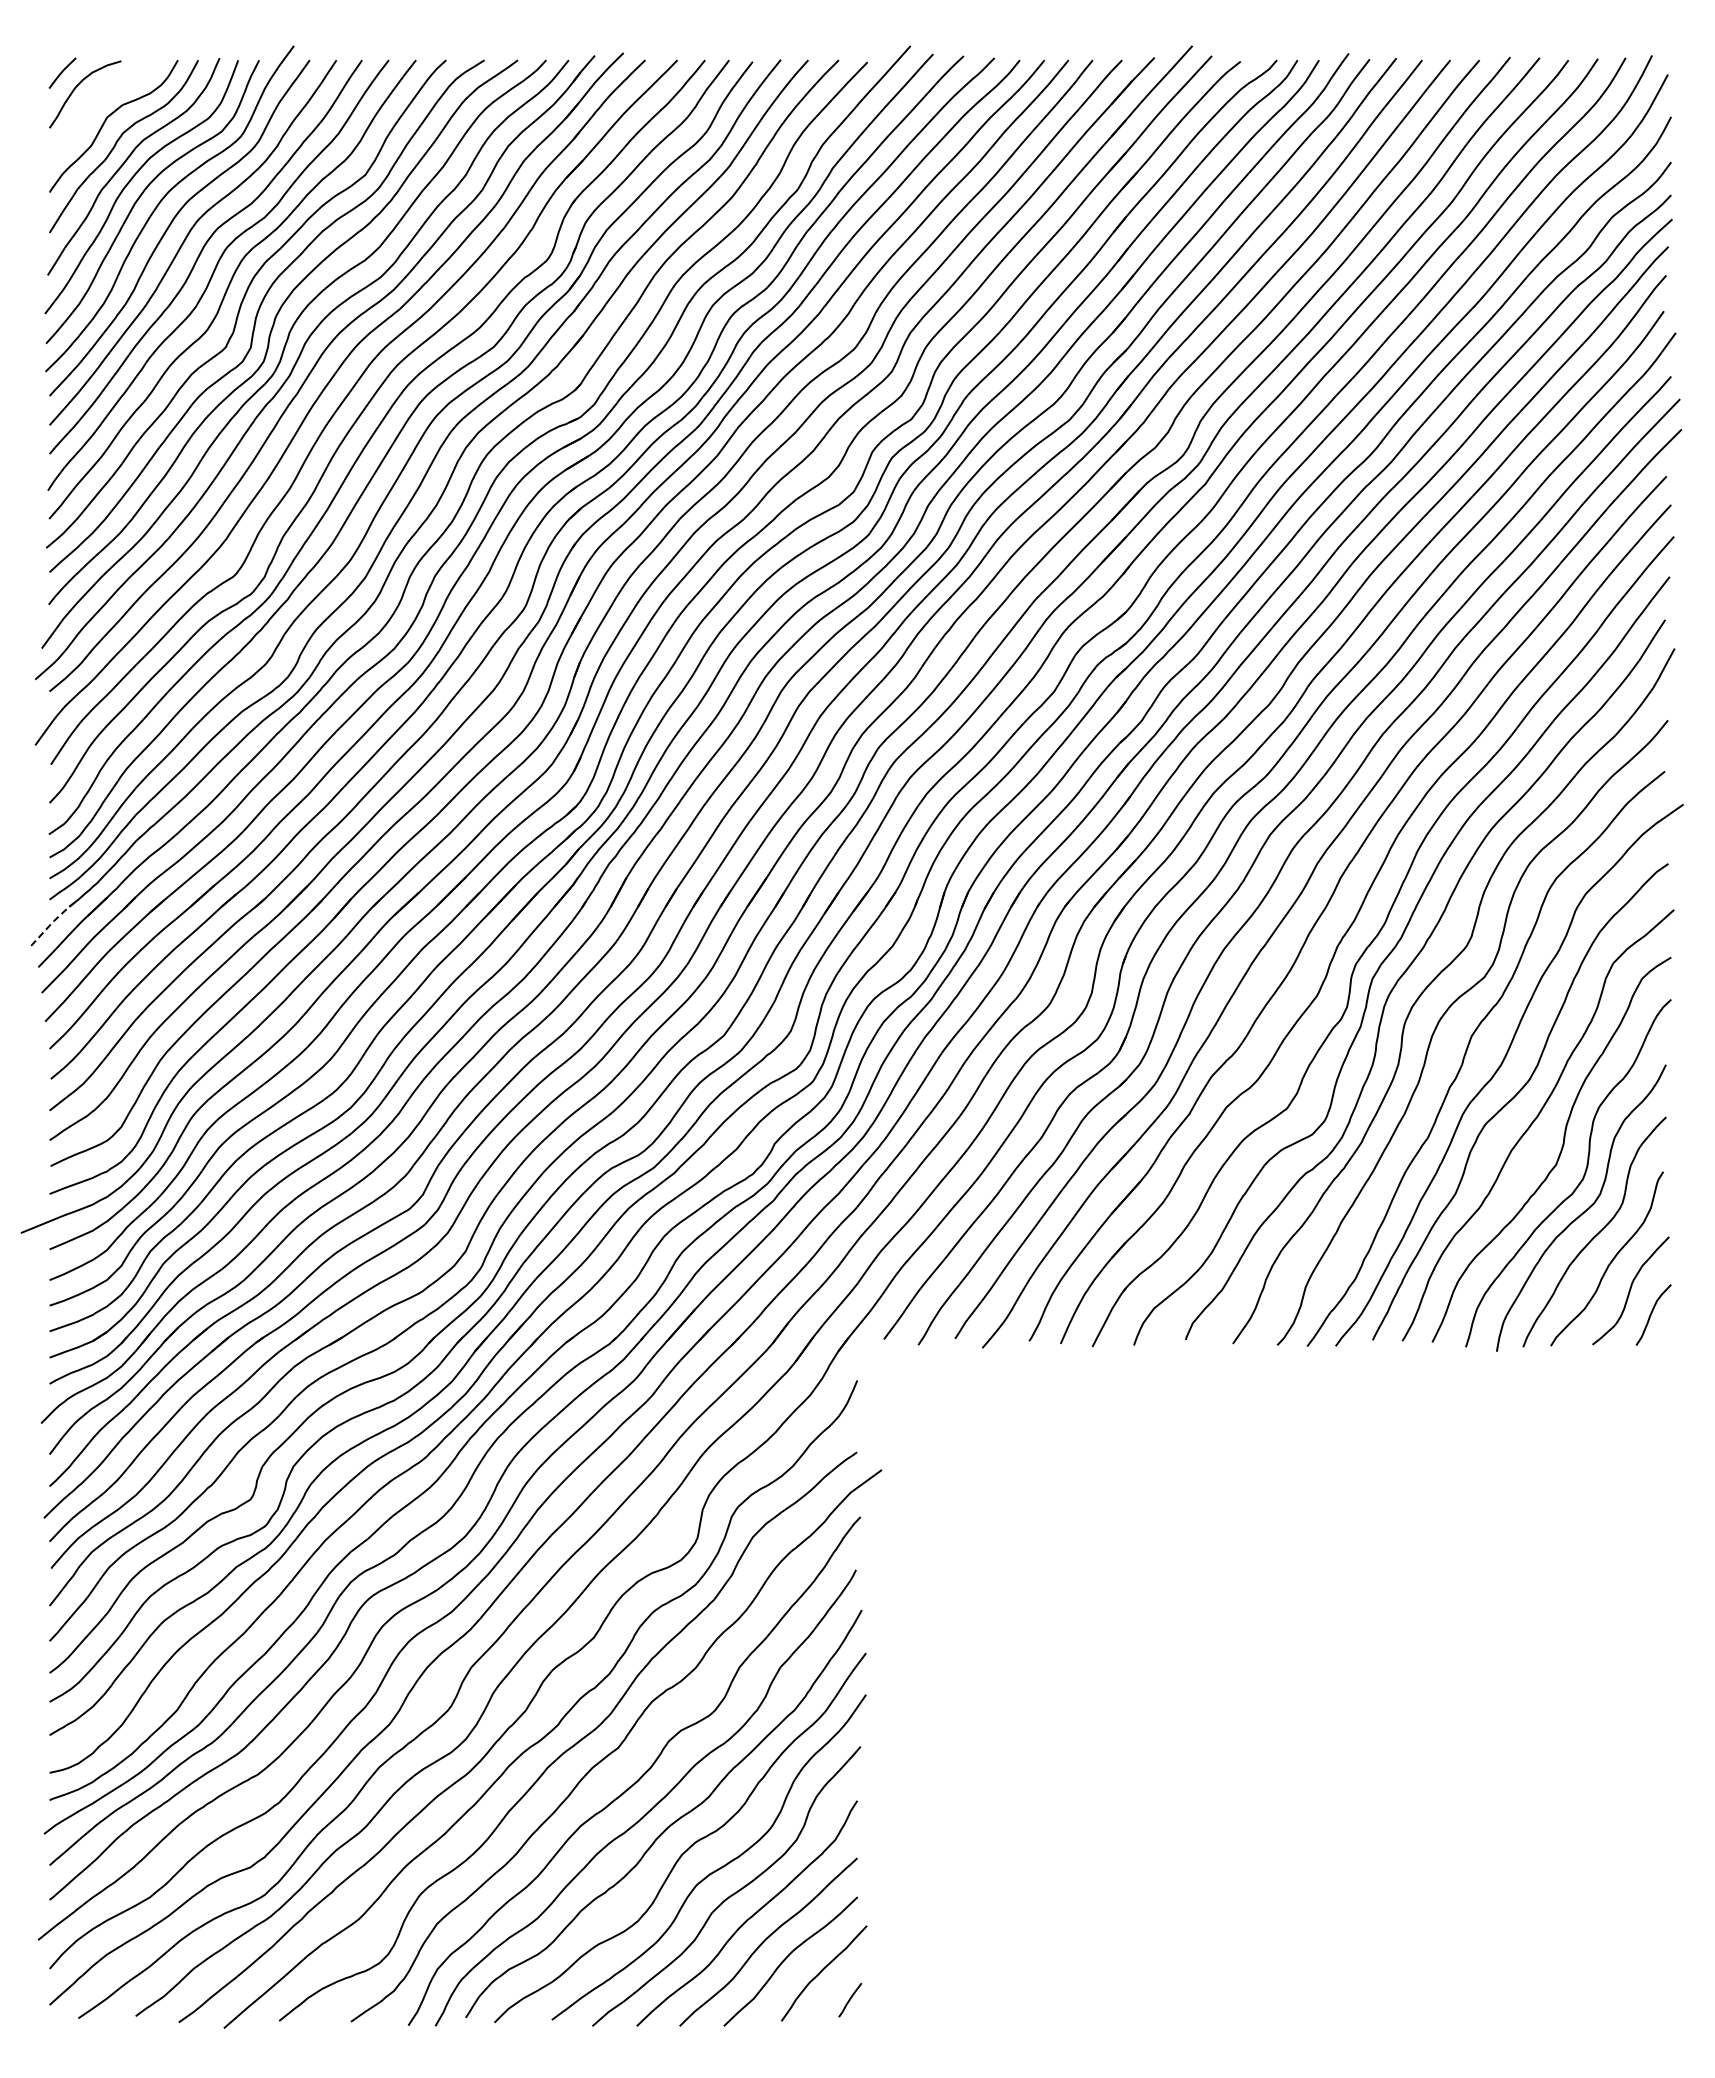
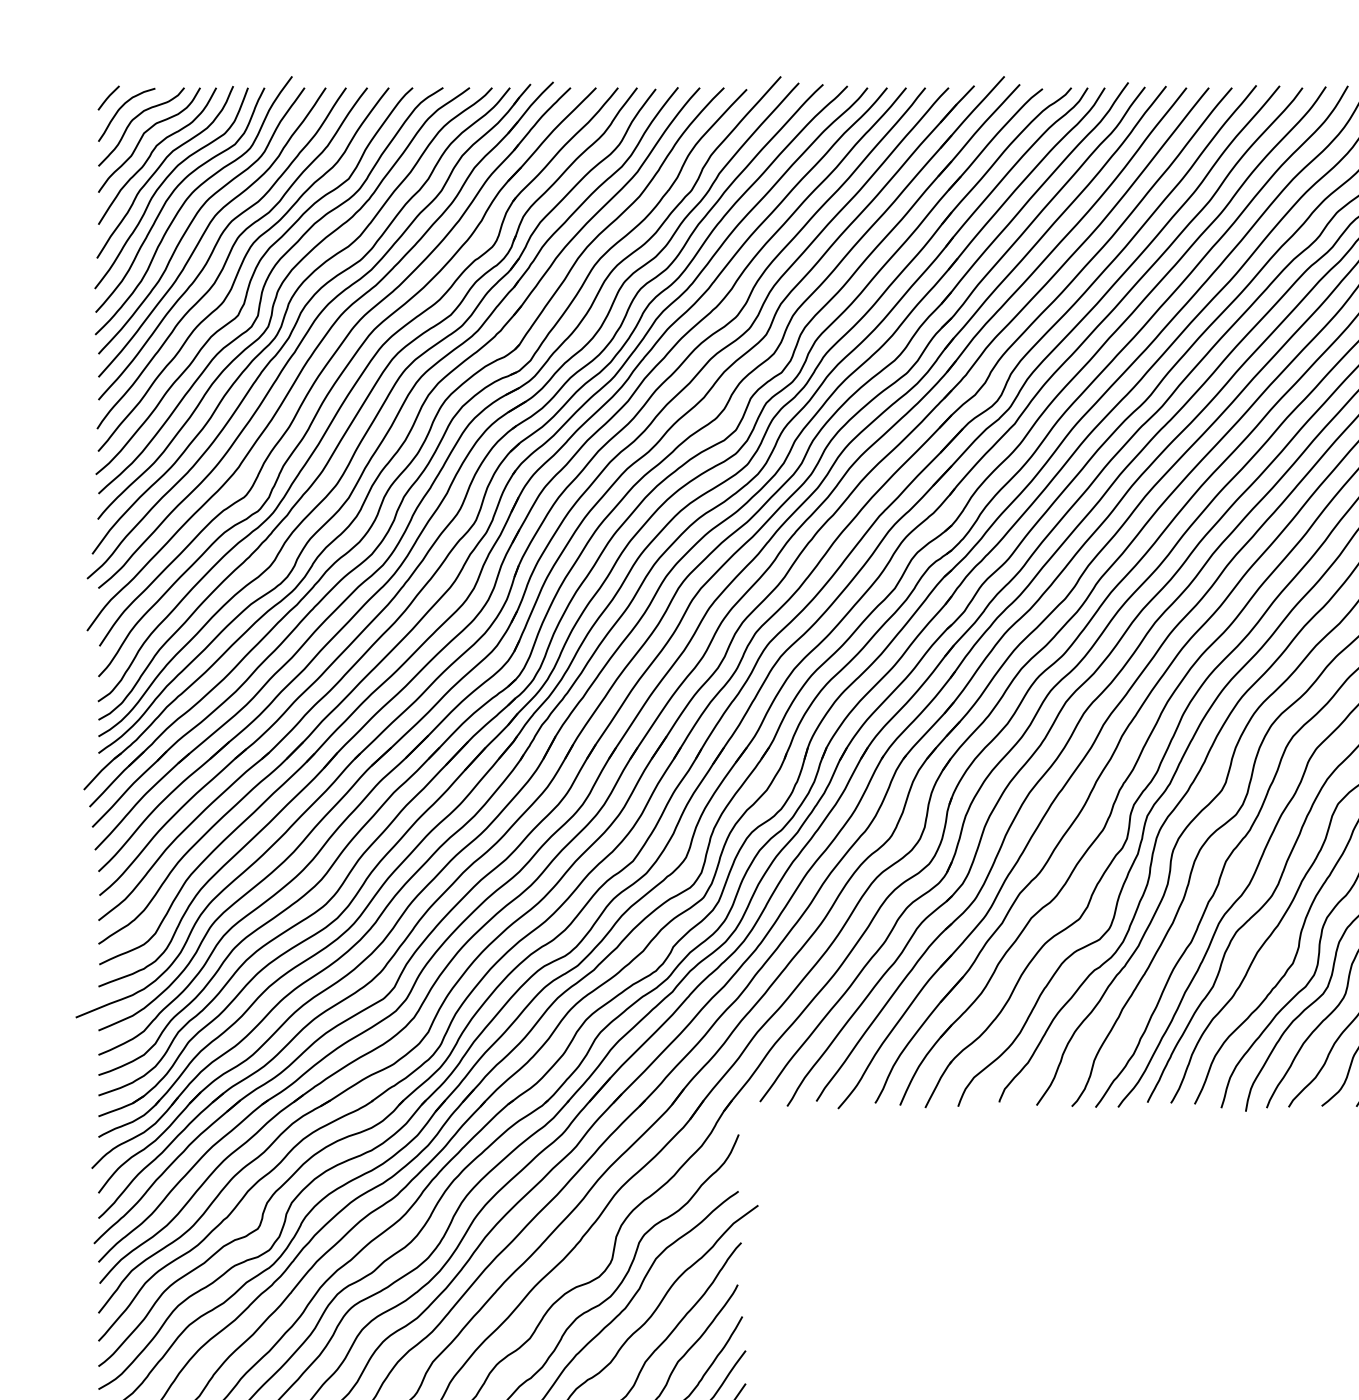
curve: (97, 98) -> (136, 118), added
line: (53, 921) -> (101, 770), dashed -> solid

